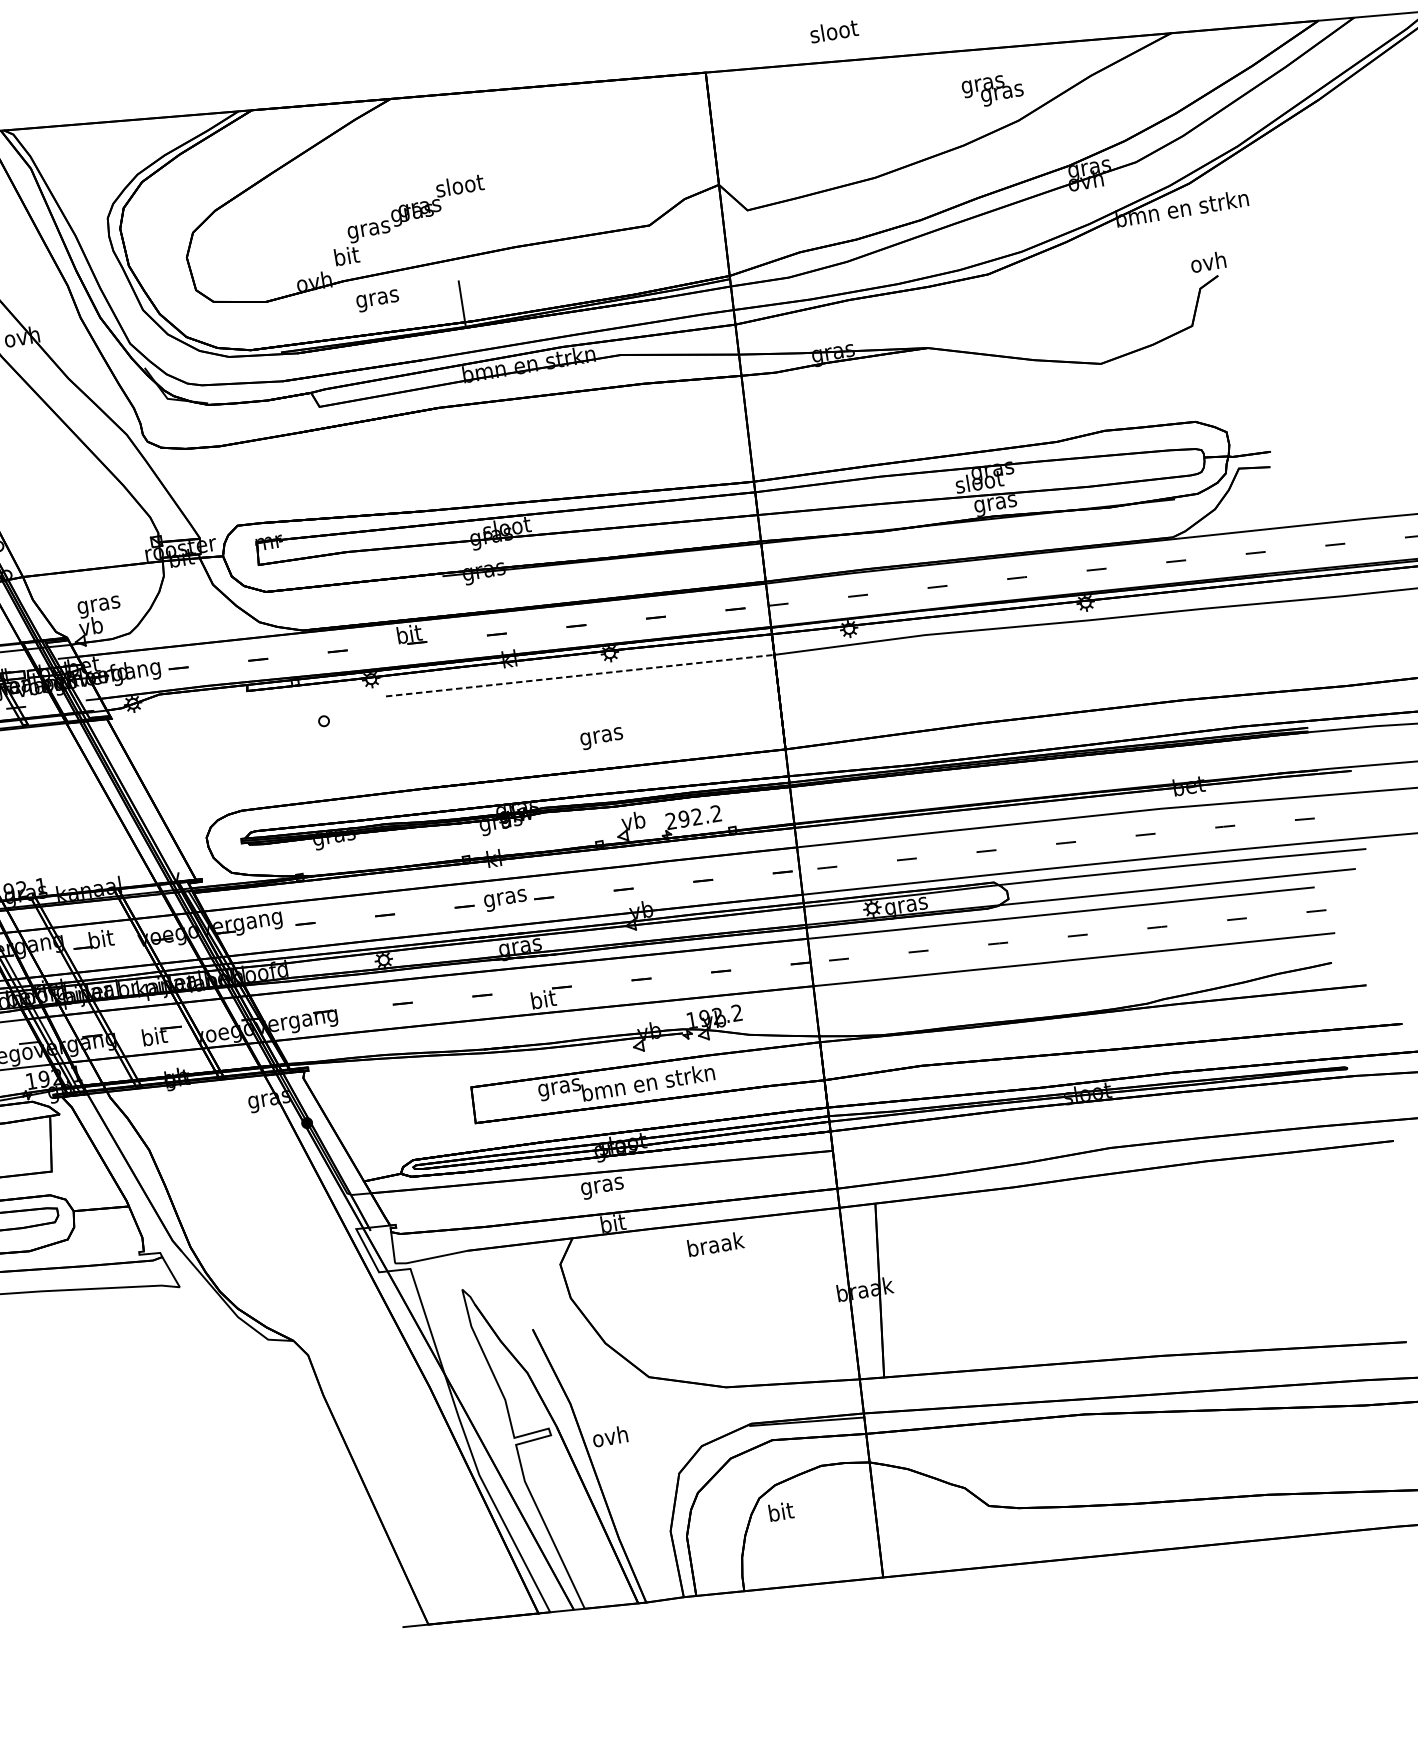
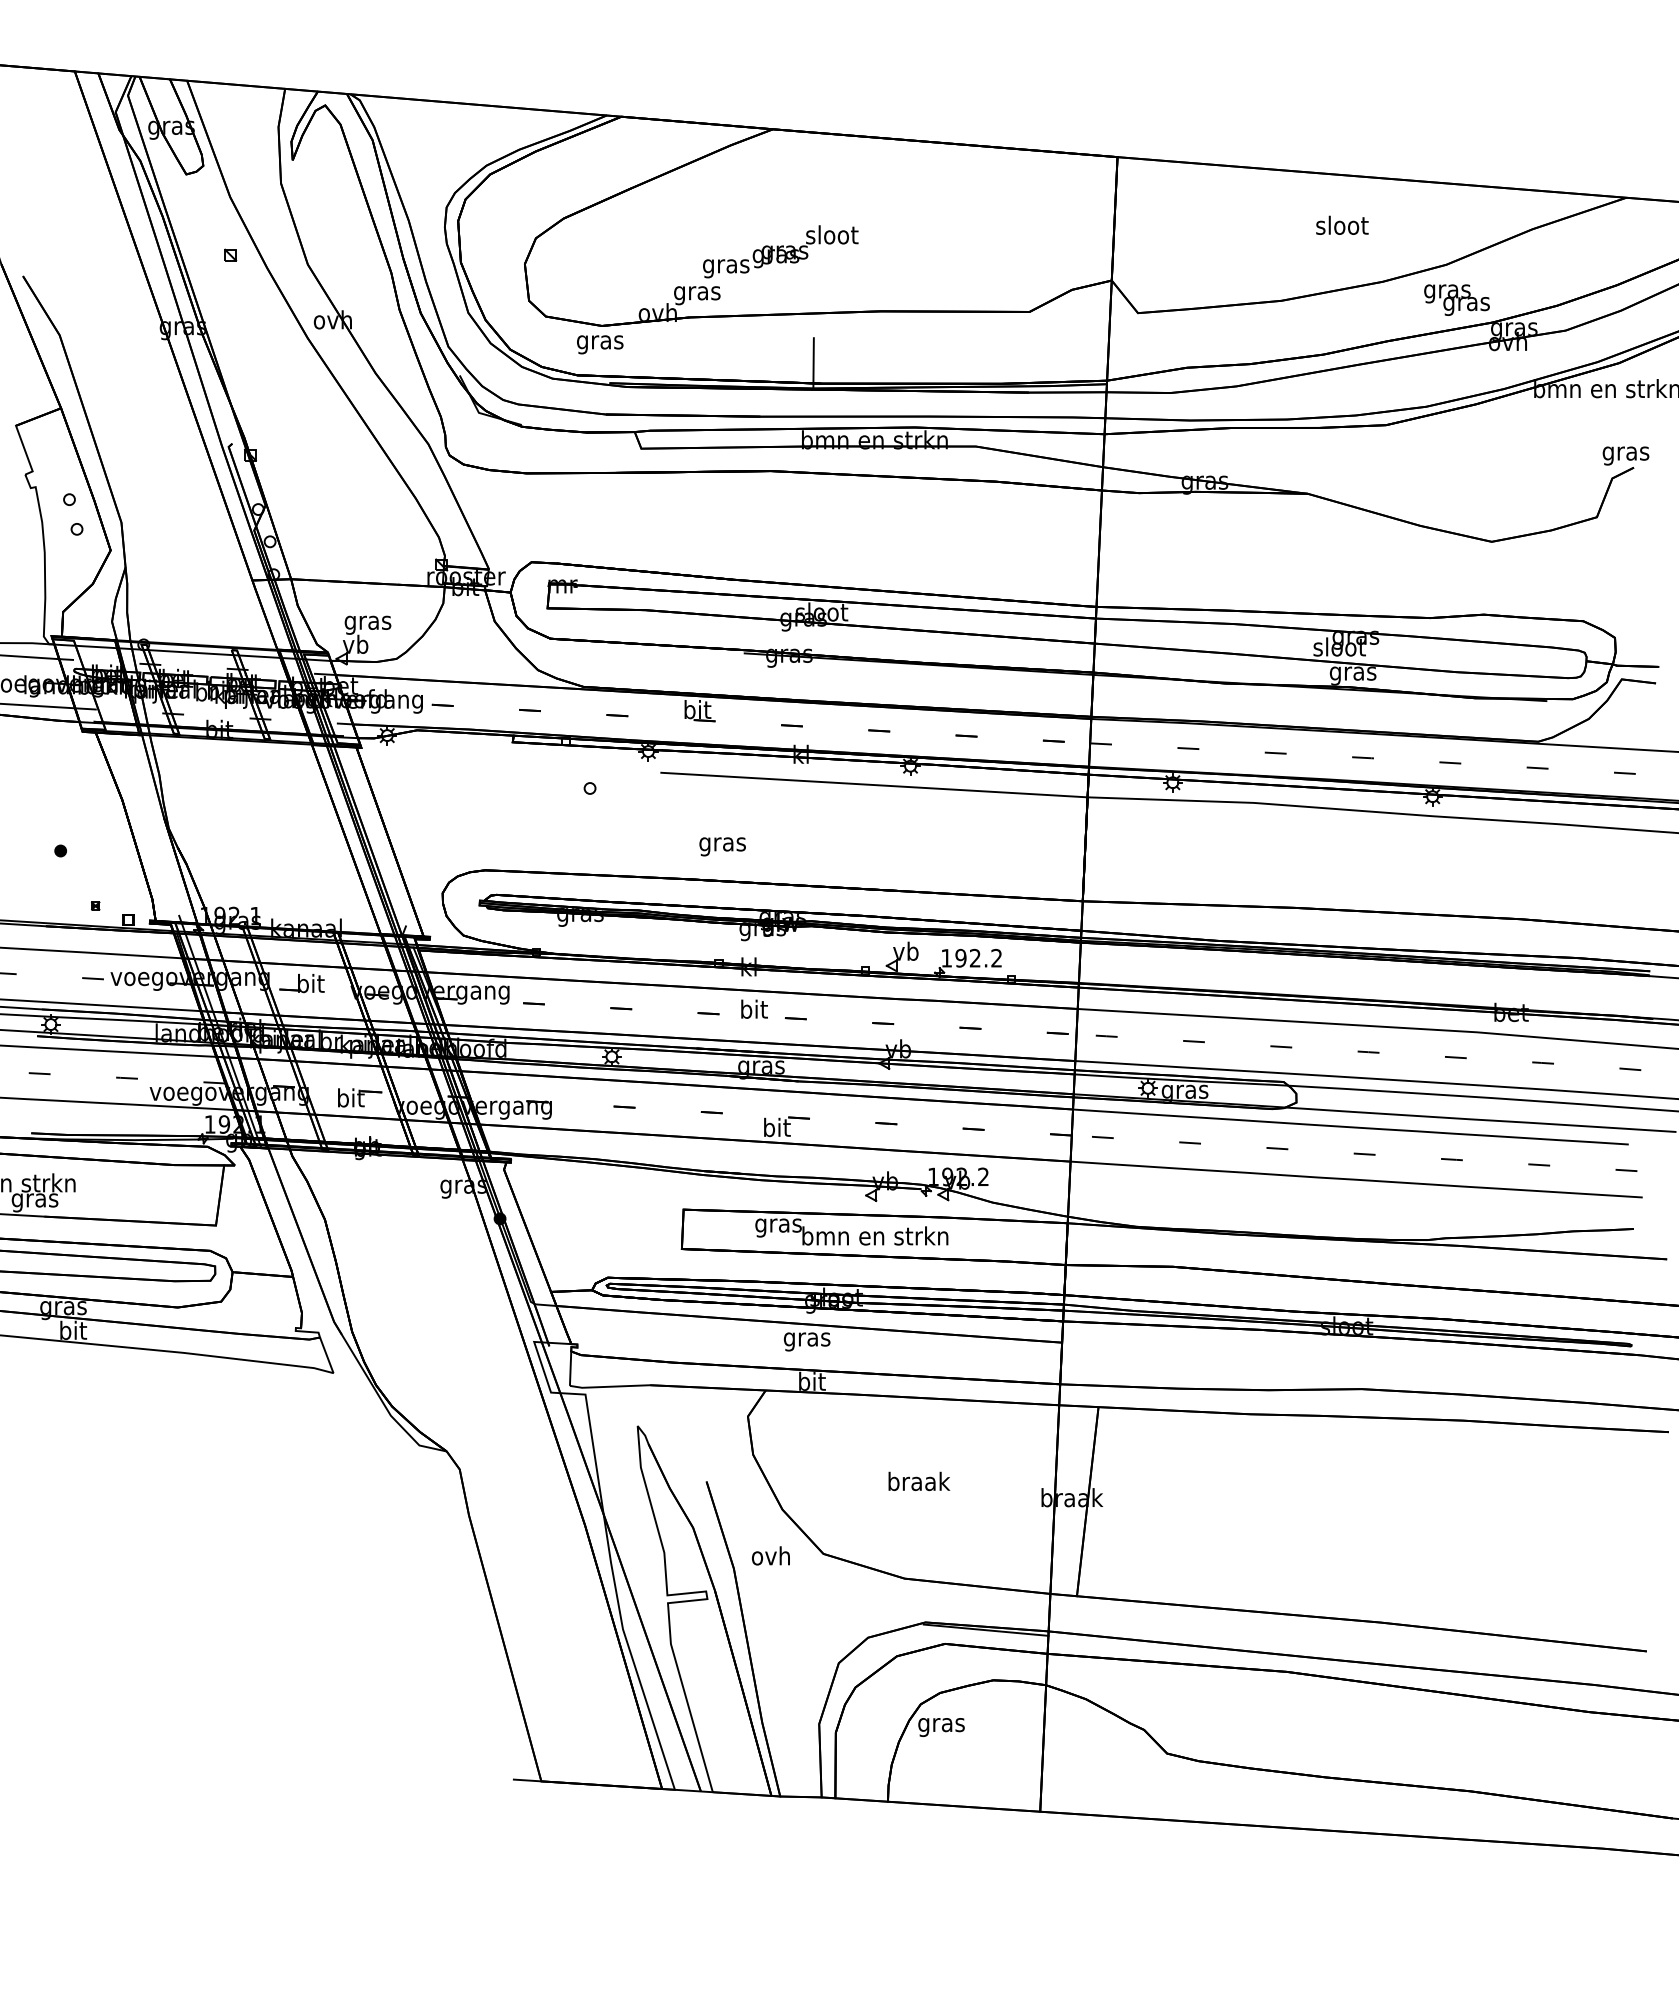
text: (834, 30) -> (1342, 224), moved
text: (992, 90) -> (1456, 299), moved
text: (347, 258) -> (697, 293), bit -> gras
text: (1208, 264) -> (1625, 453), ovh -> gras
text: (378, 300) -> (600, 344), moved
line: (580, 676) -> (874, 785), dashed -> solid
text: (601, 738) -> (722, 846), moved
text: (670, 820) -> (946, 957), 292.2 -> 192.2
text: (504, 898) -> (753, 1011), gras -> bit
text: (716, 1244) -> (919, 1481), moved
text: (609, 1436) -> (770, 1555), moved
text: (781, 1514) -> (941, 1725), bit -> gras

